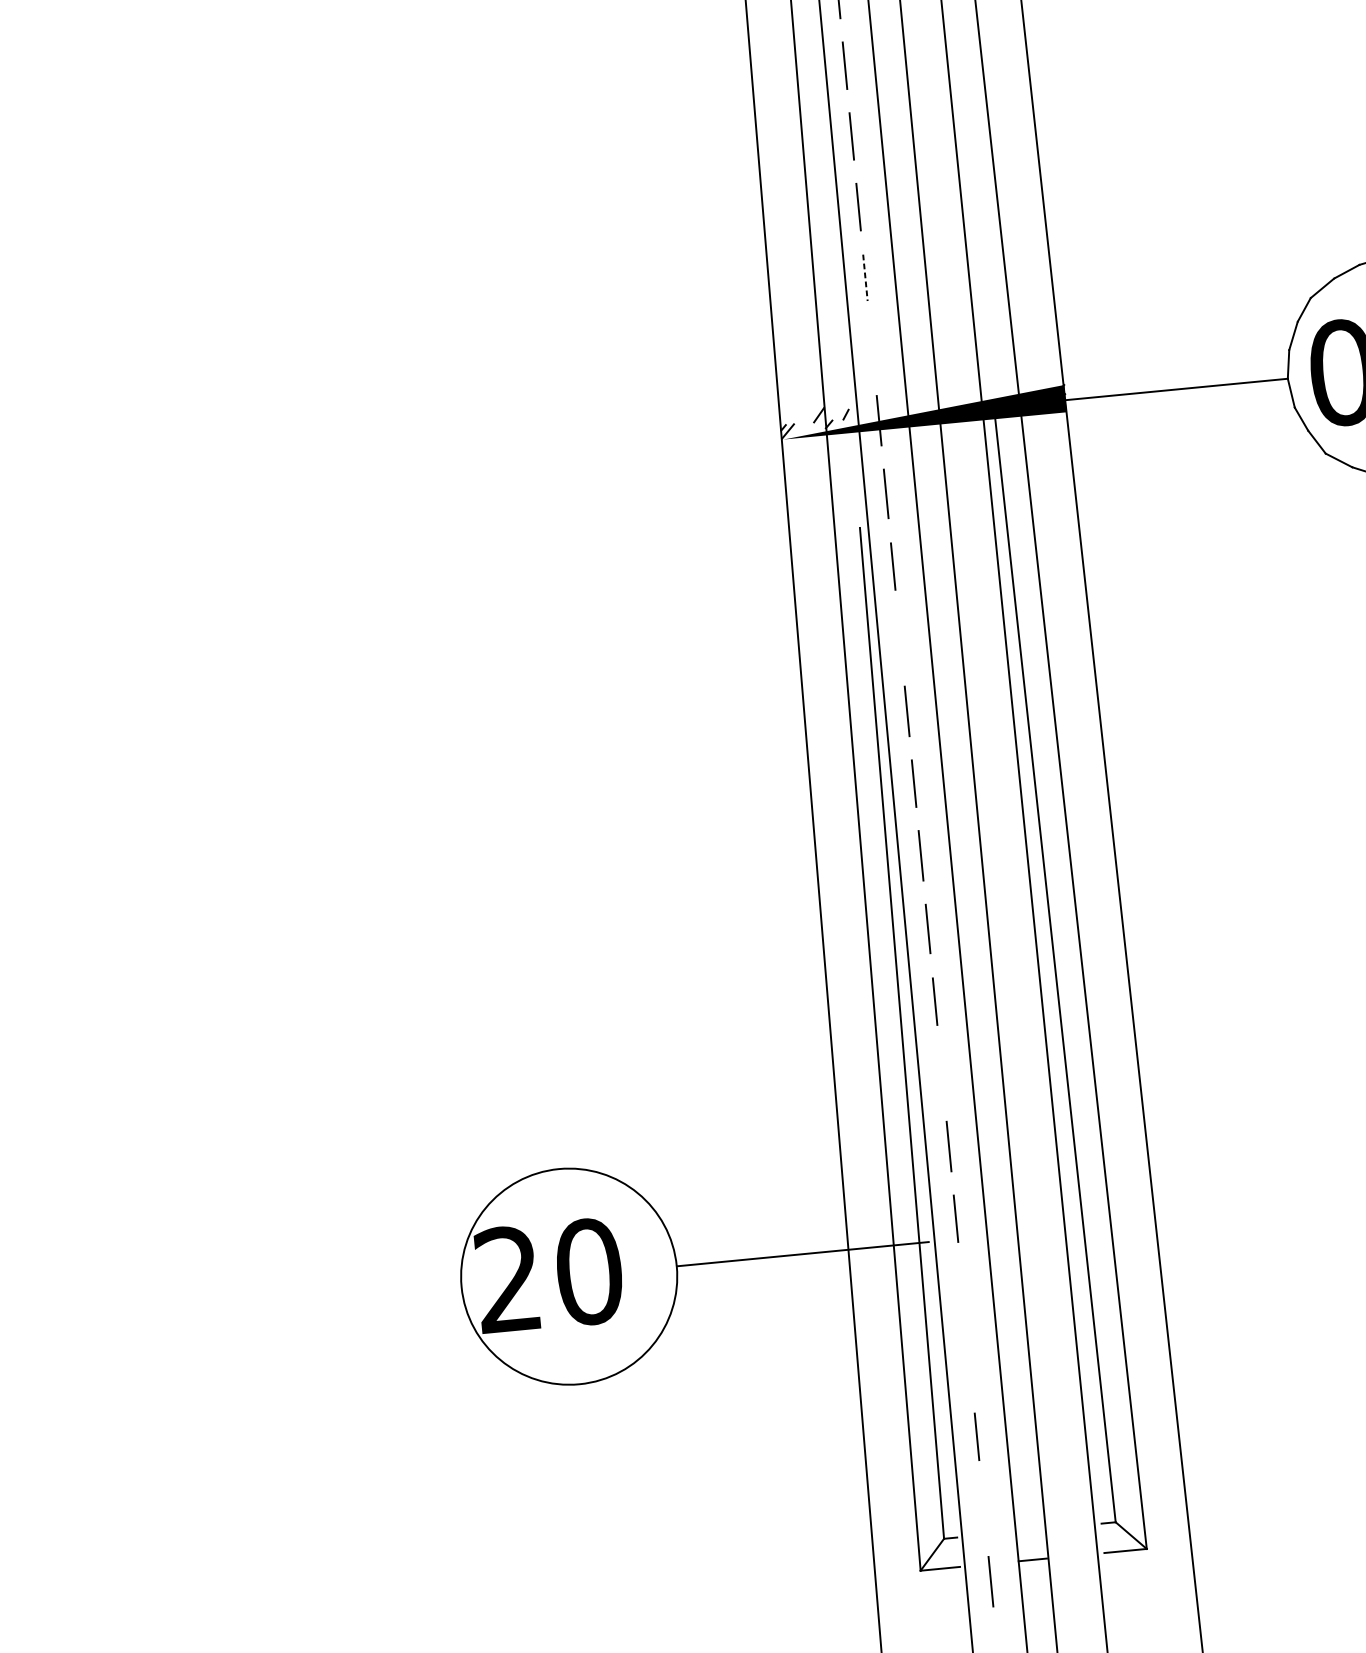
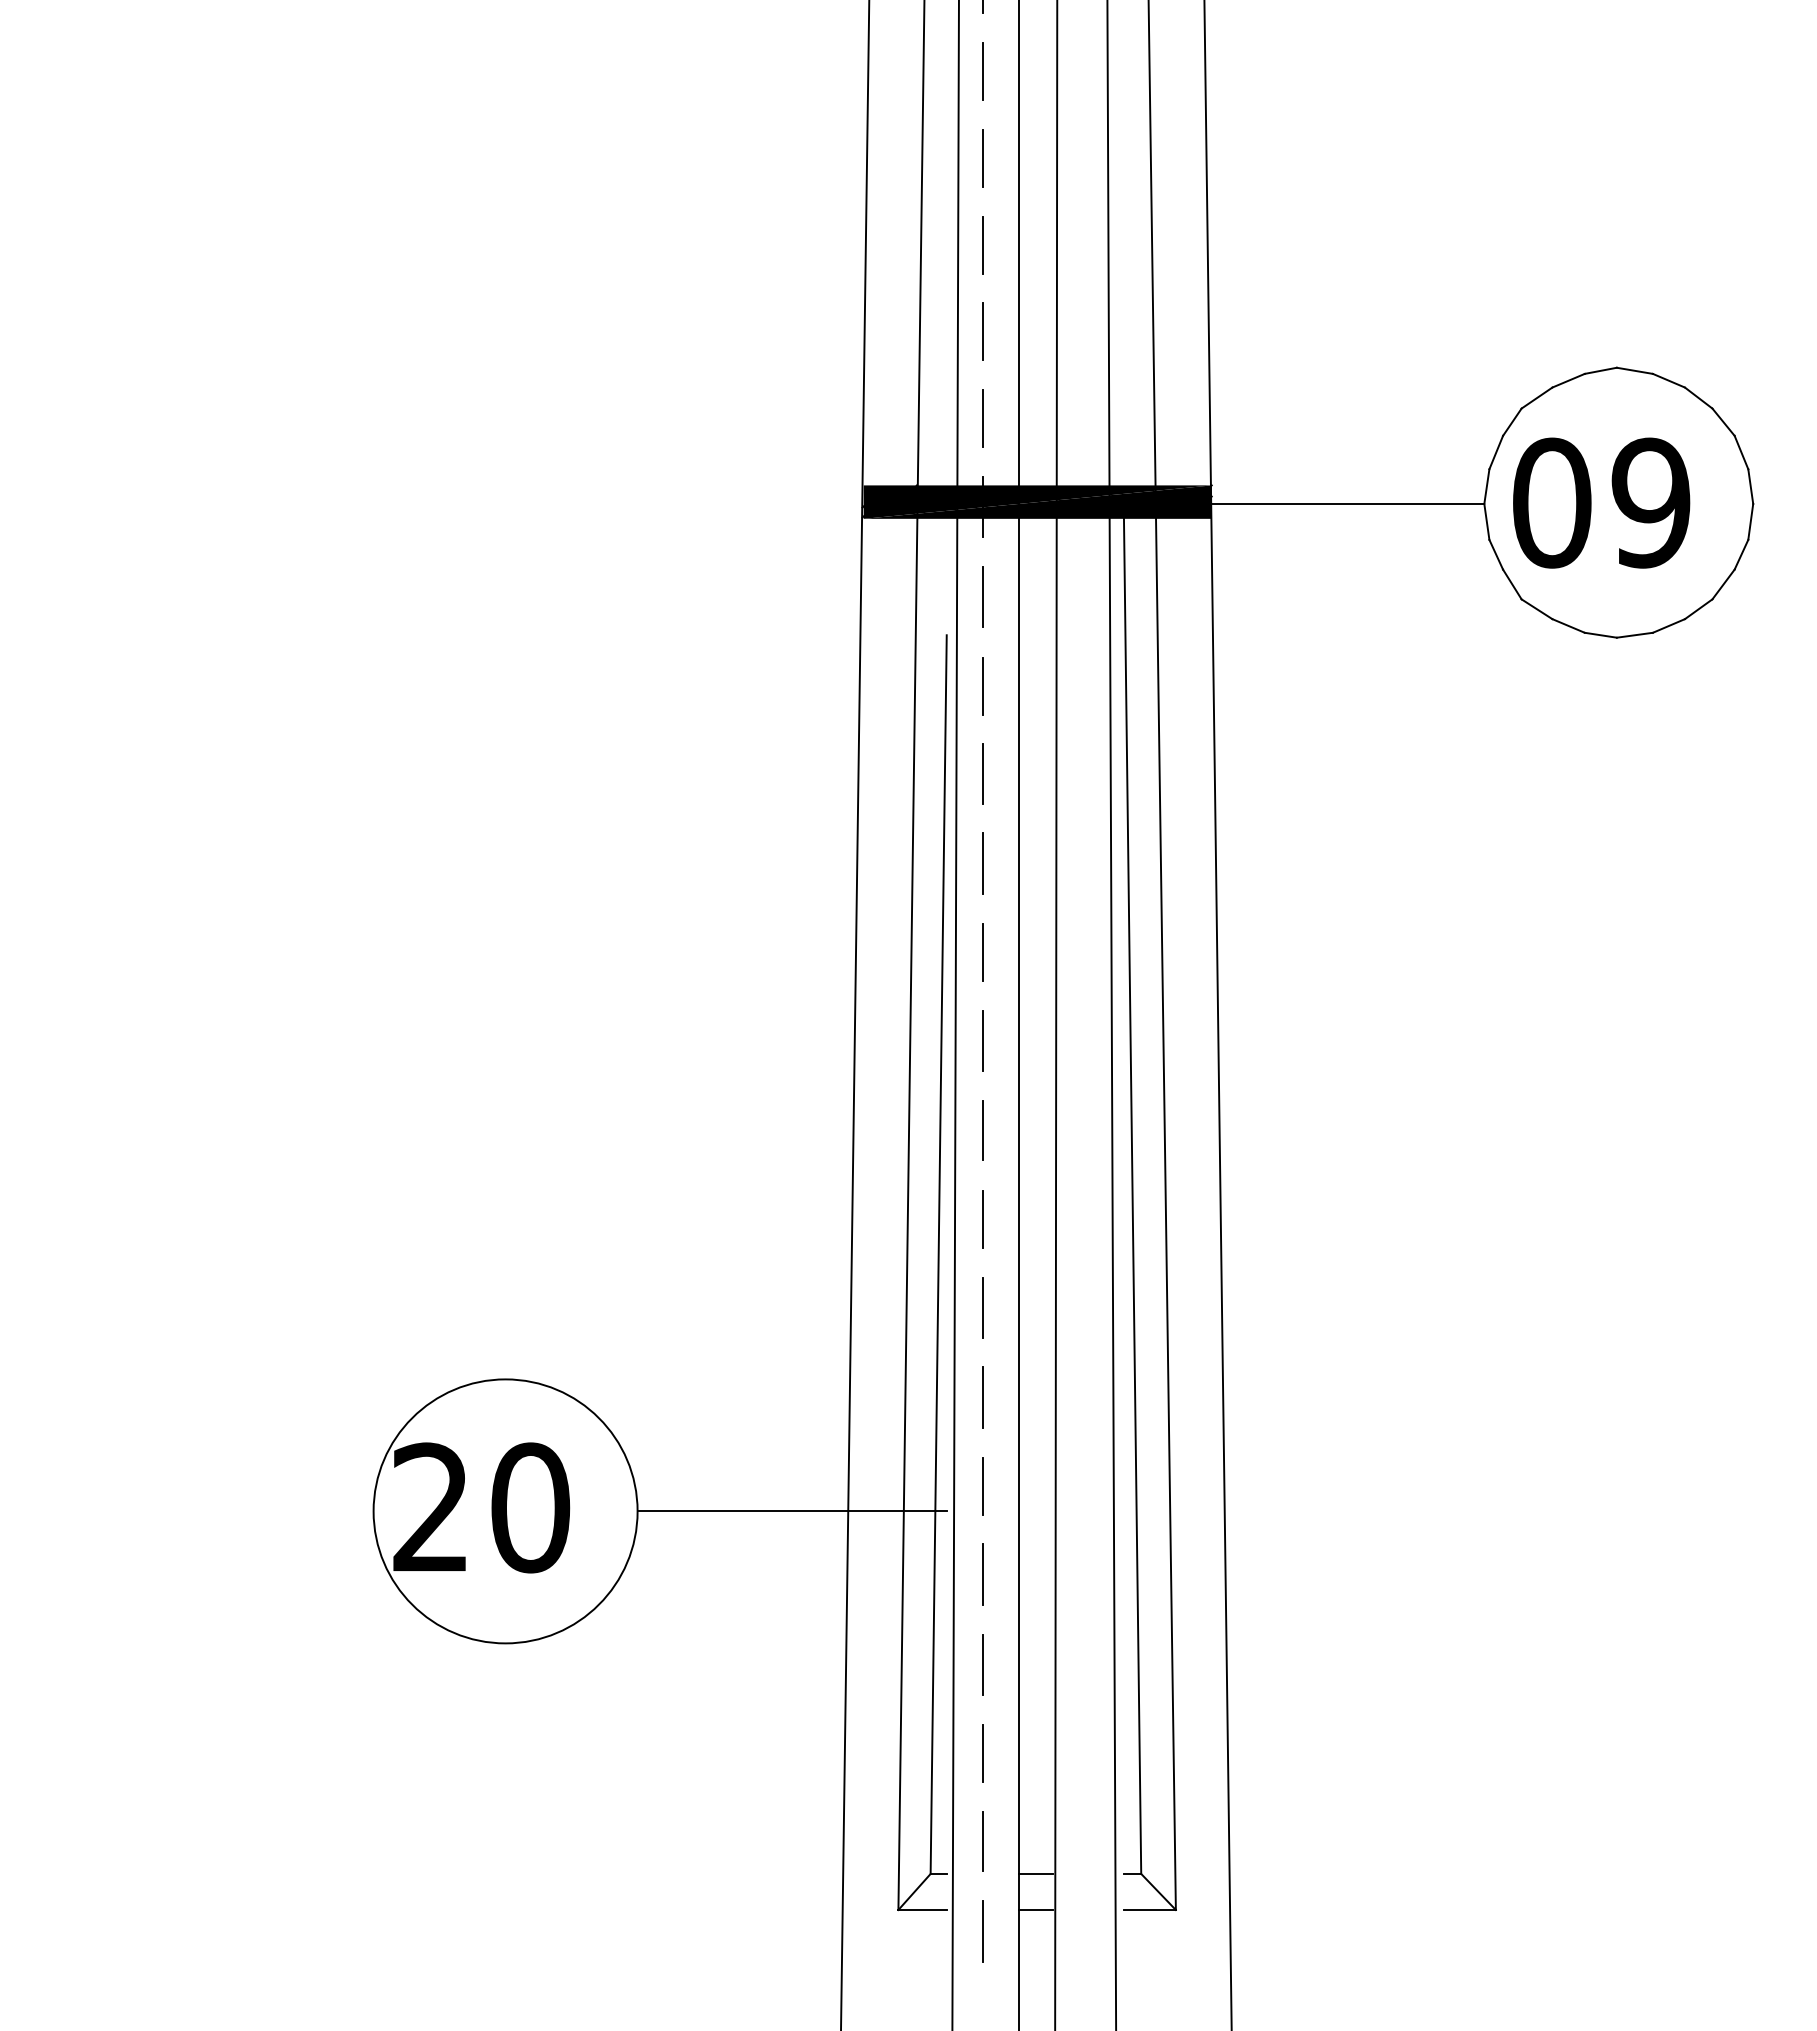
line: (865, 278) -> (982, 332), dashed -> solid
line: (872, 348) -> (982, 418), added
fill: (923, 411) -> (1037, 501), added
line: (899, 637) -> (982, 773), added
line: (941, 1073) -> (982, 1307), added
line: (962, 1290) -> (982, 1574), added
line: (969, 1364) -> (982, 1664), added
line: (983, 1508) -> (982, 1841), added
line: (1029, 1530) -> (1035, 1873), added

